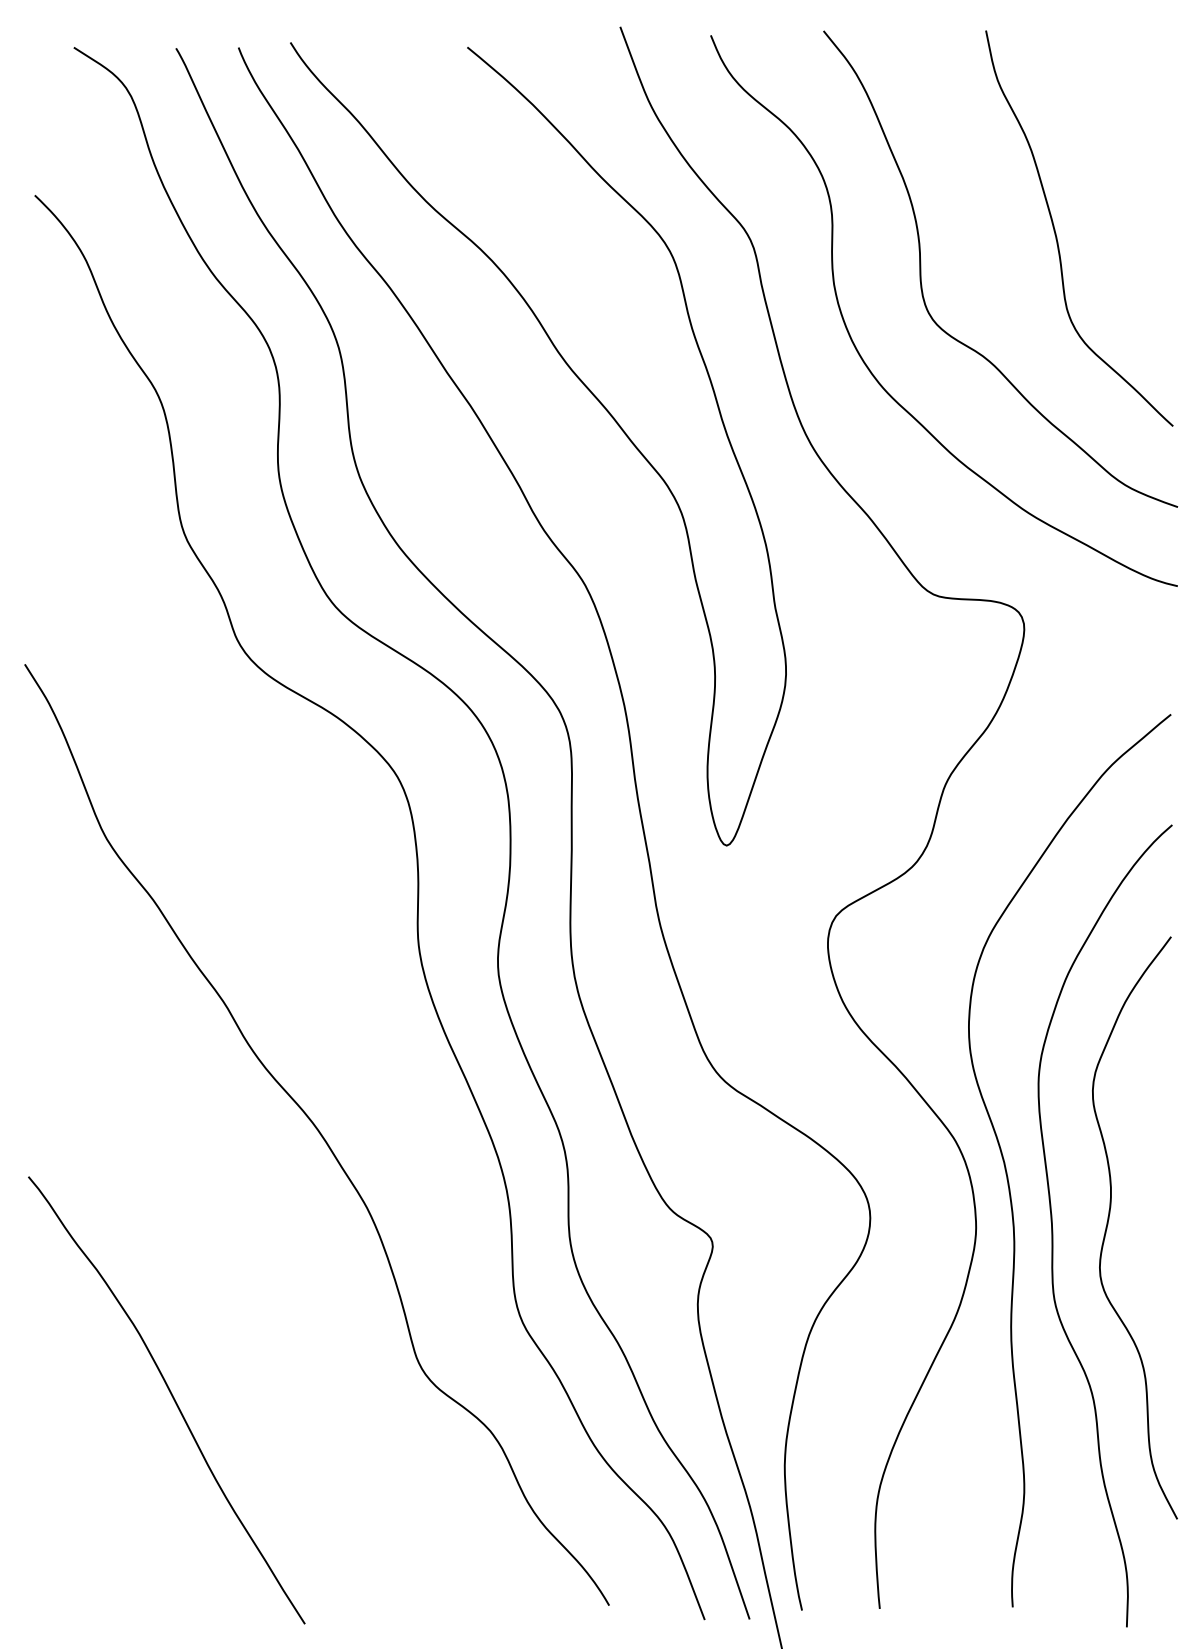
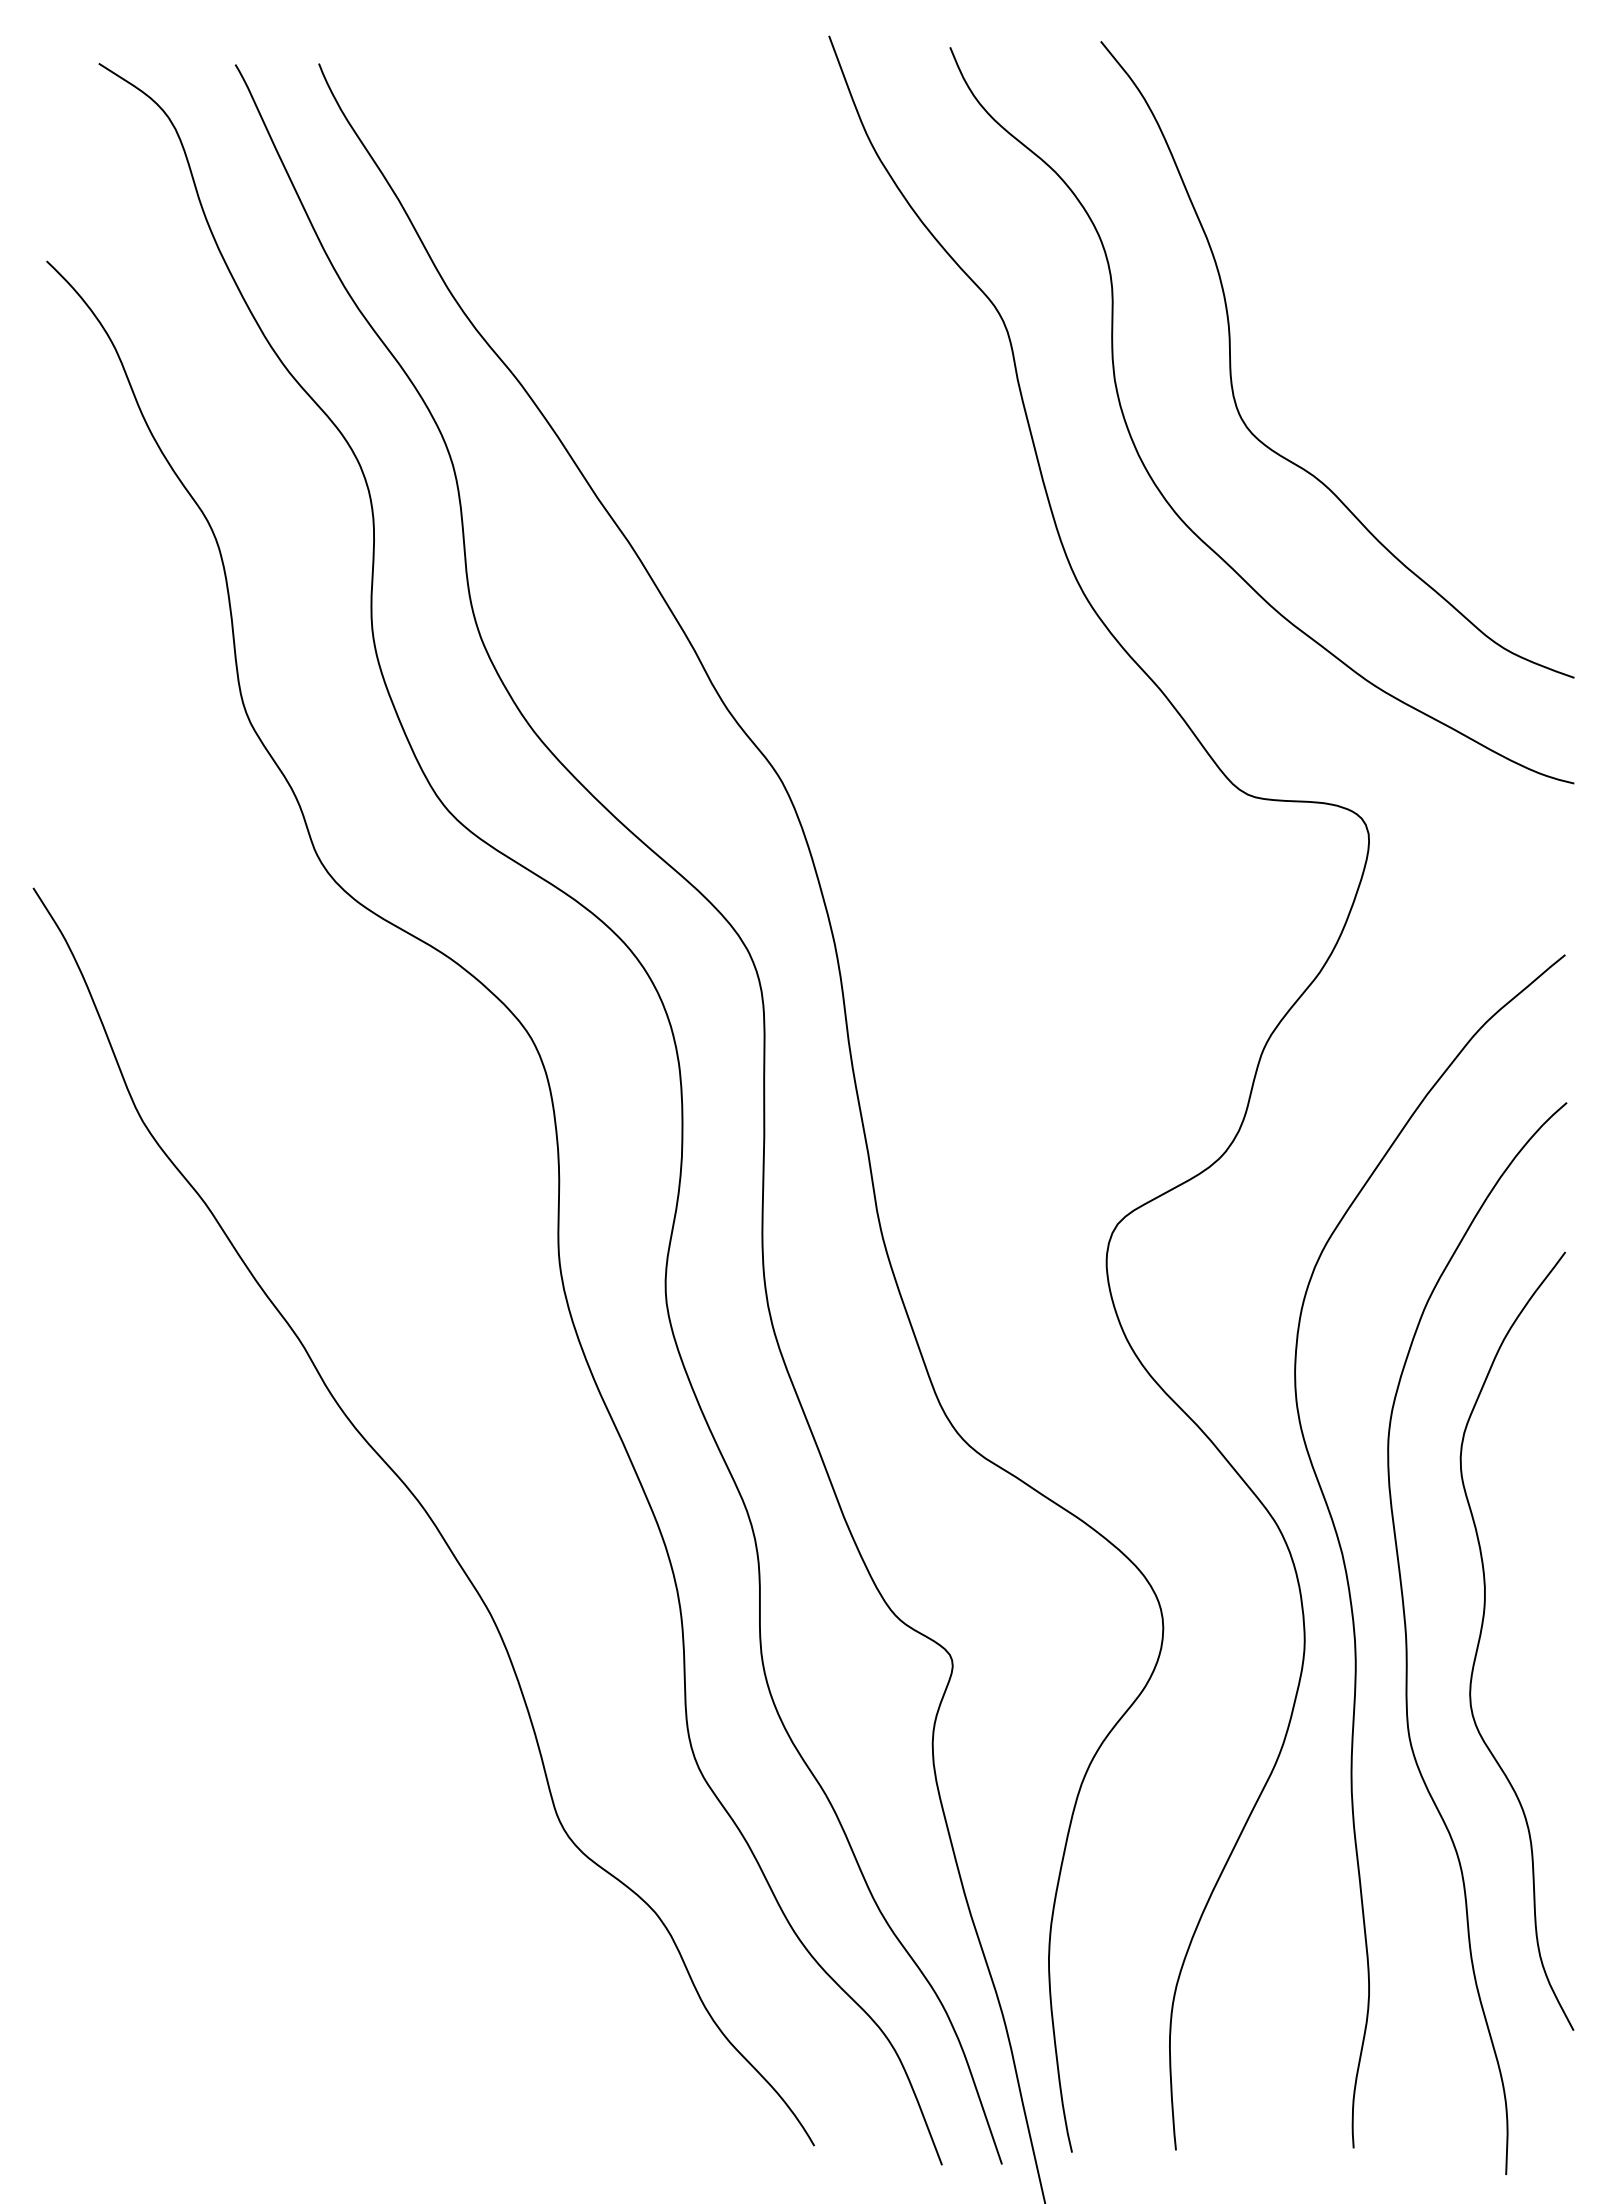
curve: (1056, 235) -> (1412, 314), removed
curve: (592, 394) -> (791, 527), removed
curve: (172, 1397) -> (230, 1867), removed

